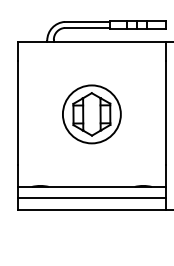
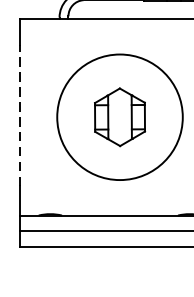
line: (18, 112) -> (20, 114), solid -> dashed
circle: (91, 114) -> (119, 117), size x1.6

